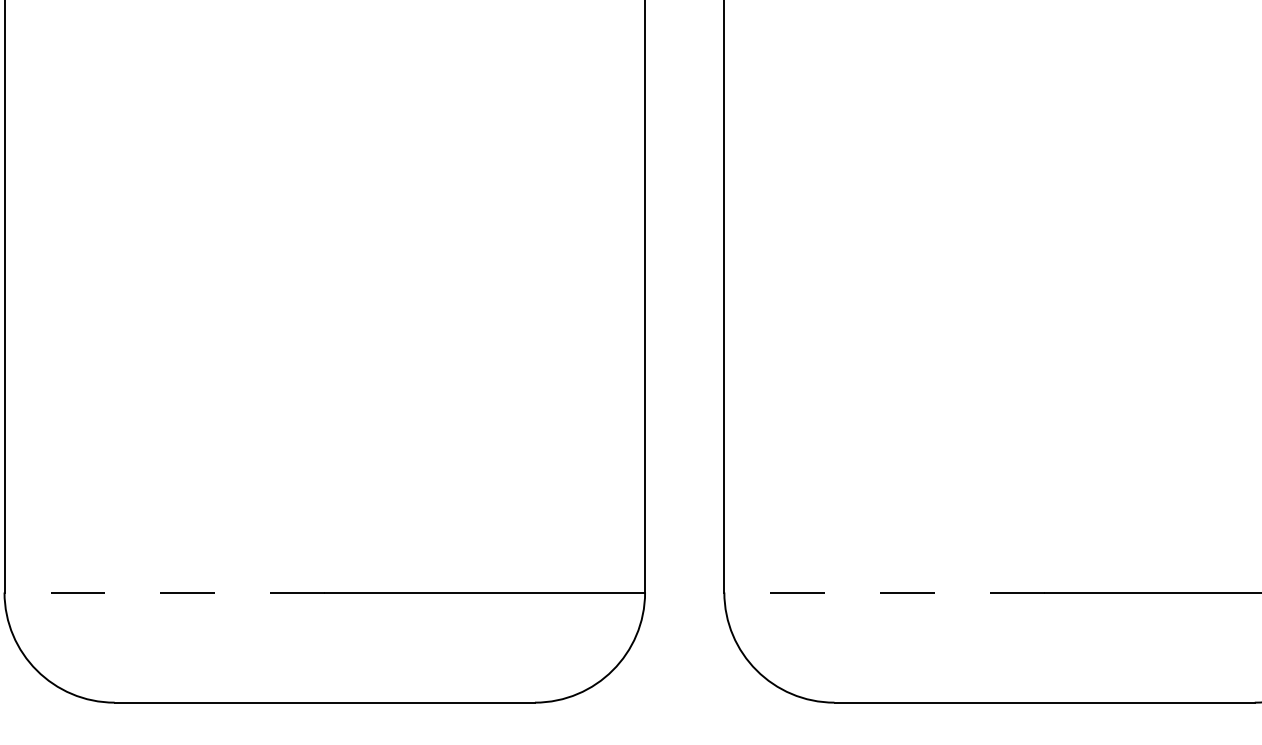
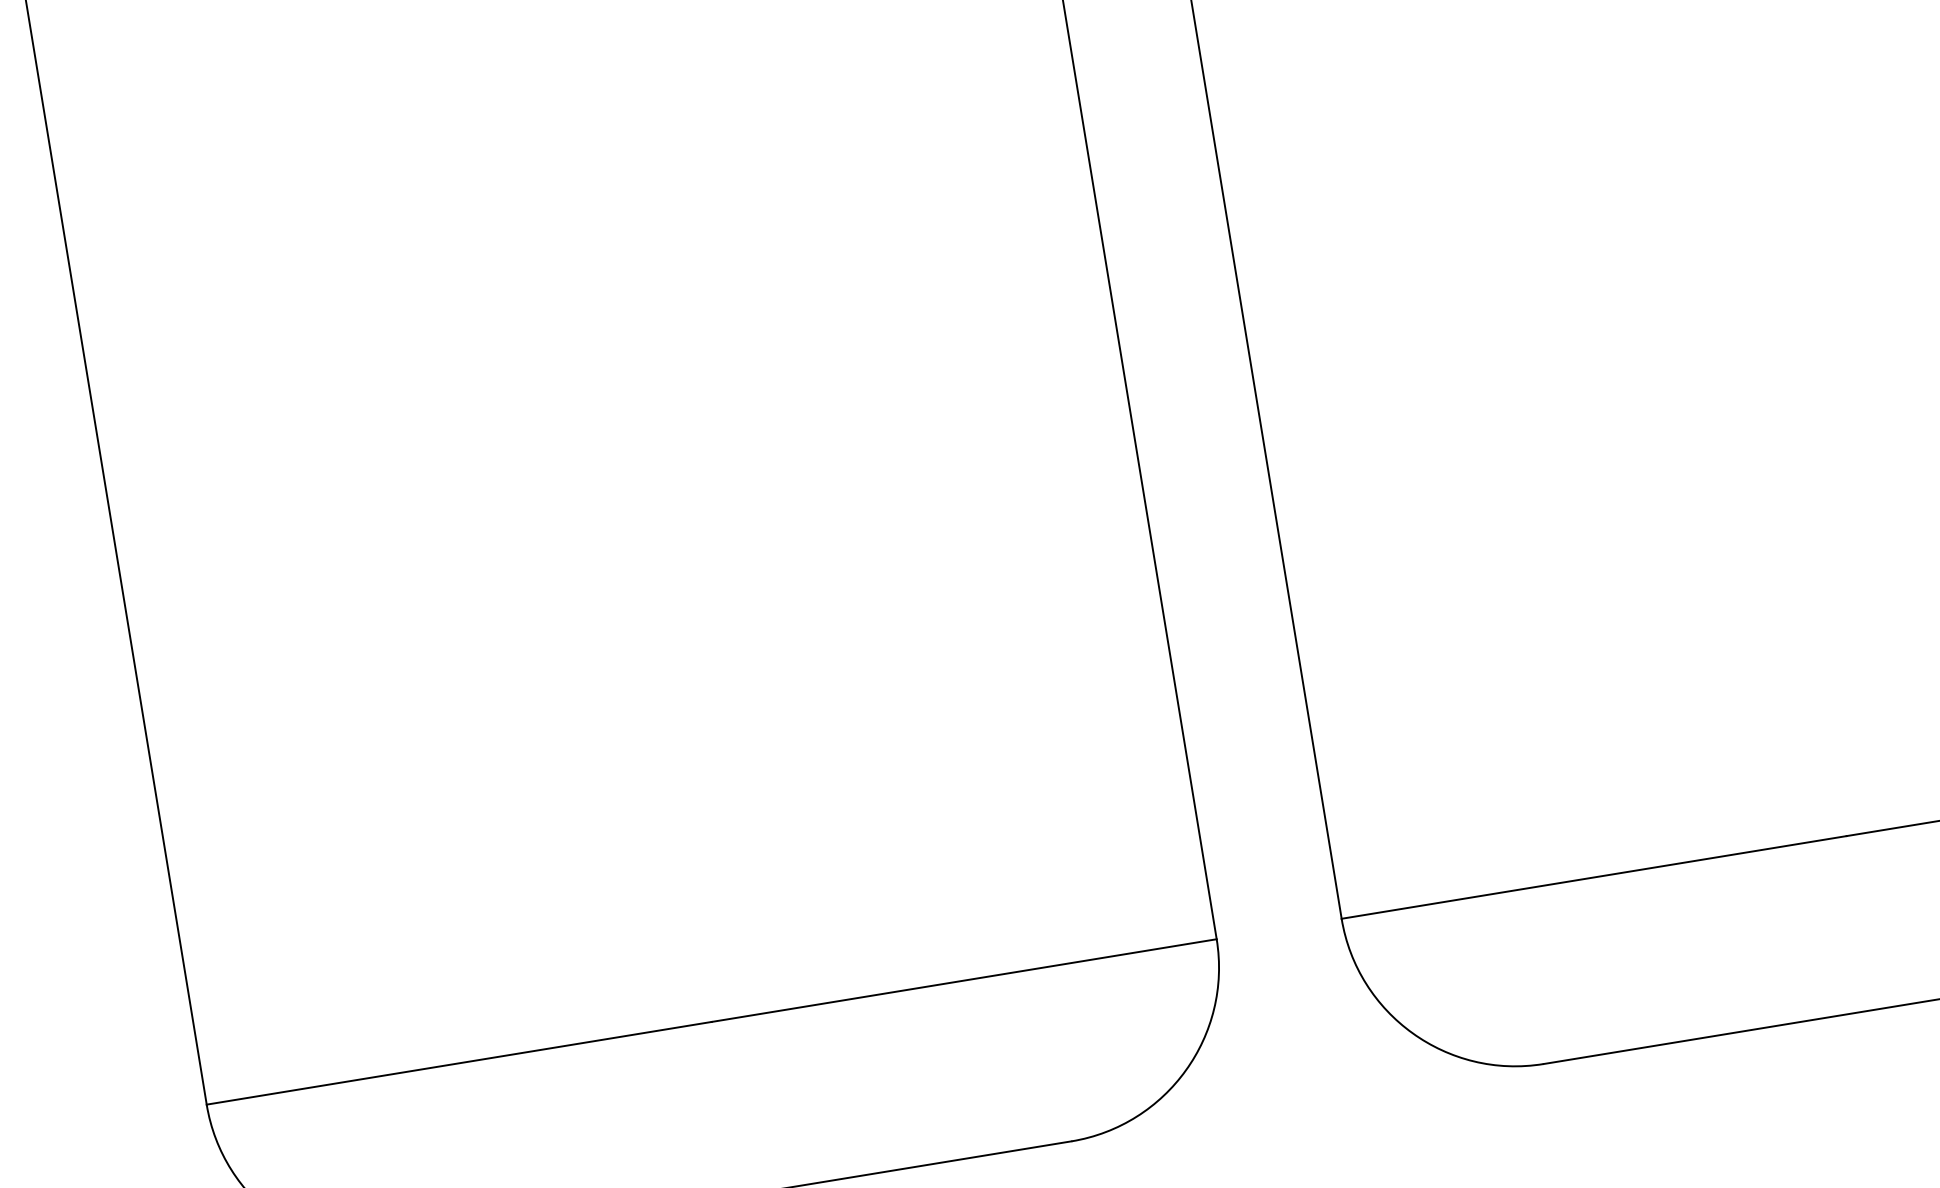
line: (164, 592) -> (458, 1063), dashed -> solid
line: (884, 592) -> (1594, 877), dashed -> solid

